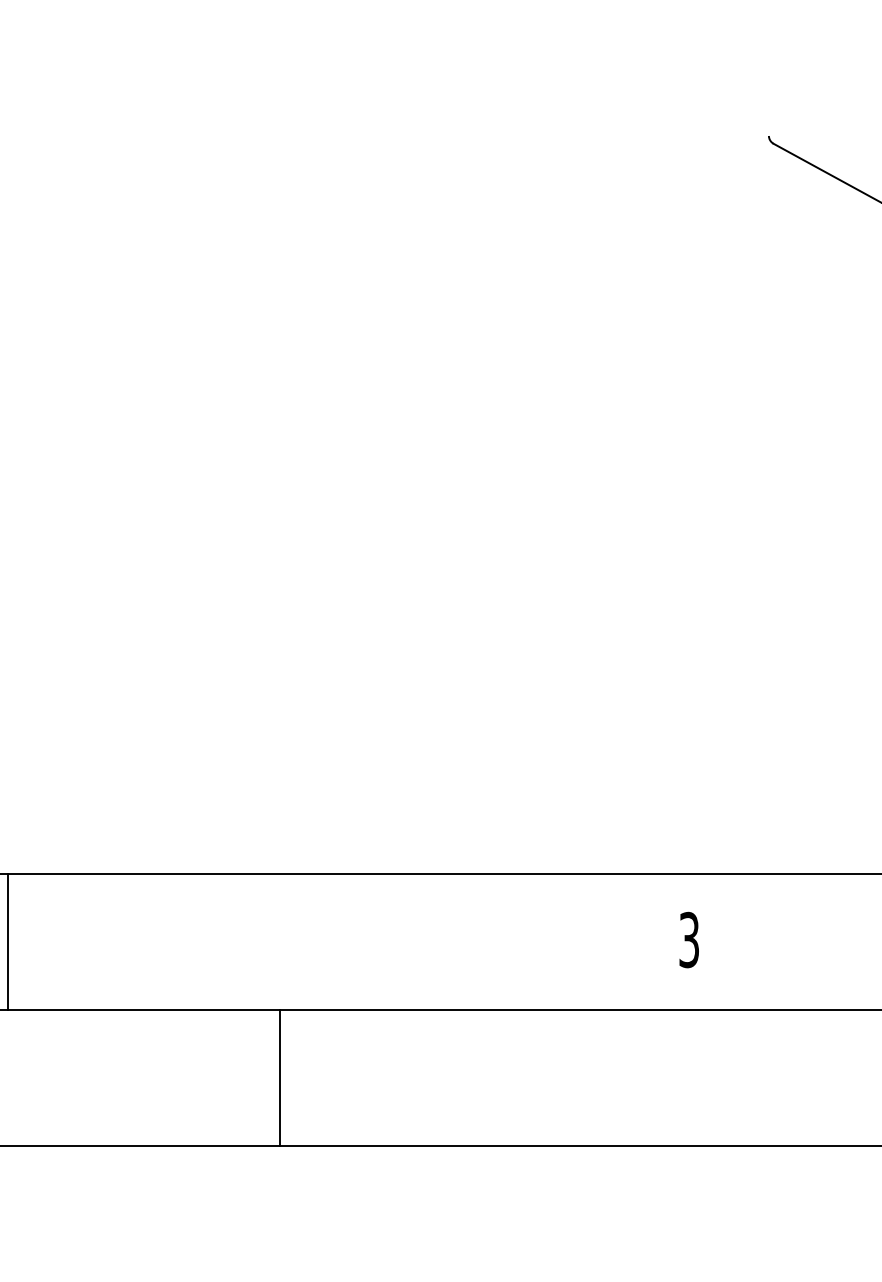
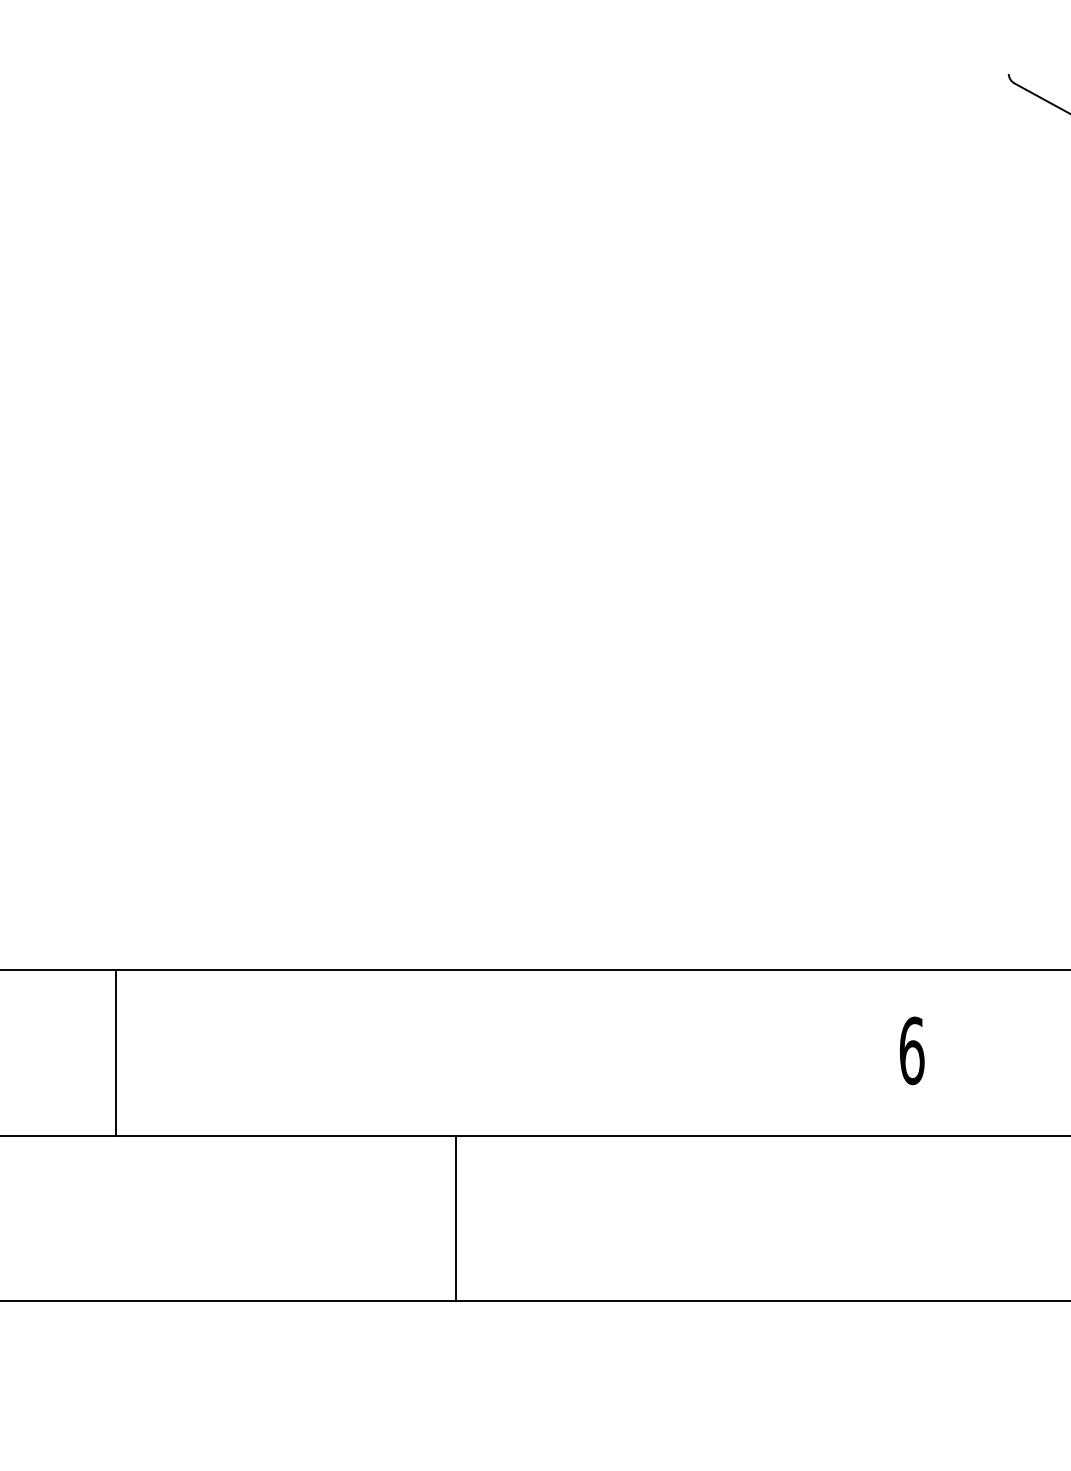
text: (689, 939) -> (912, 1050), 3 -> 6
line: (7, 941) -> (116, 1052), moved
line: (279, 1077) -> (455, 1217), moved

